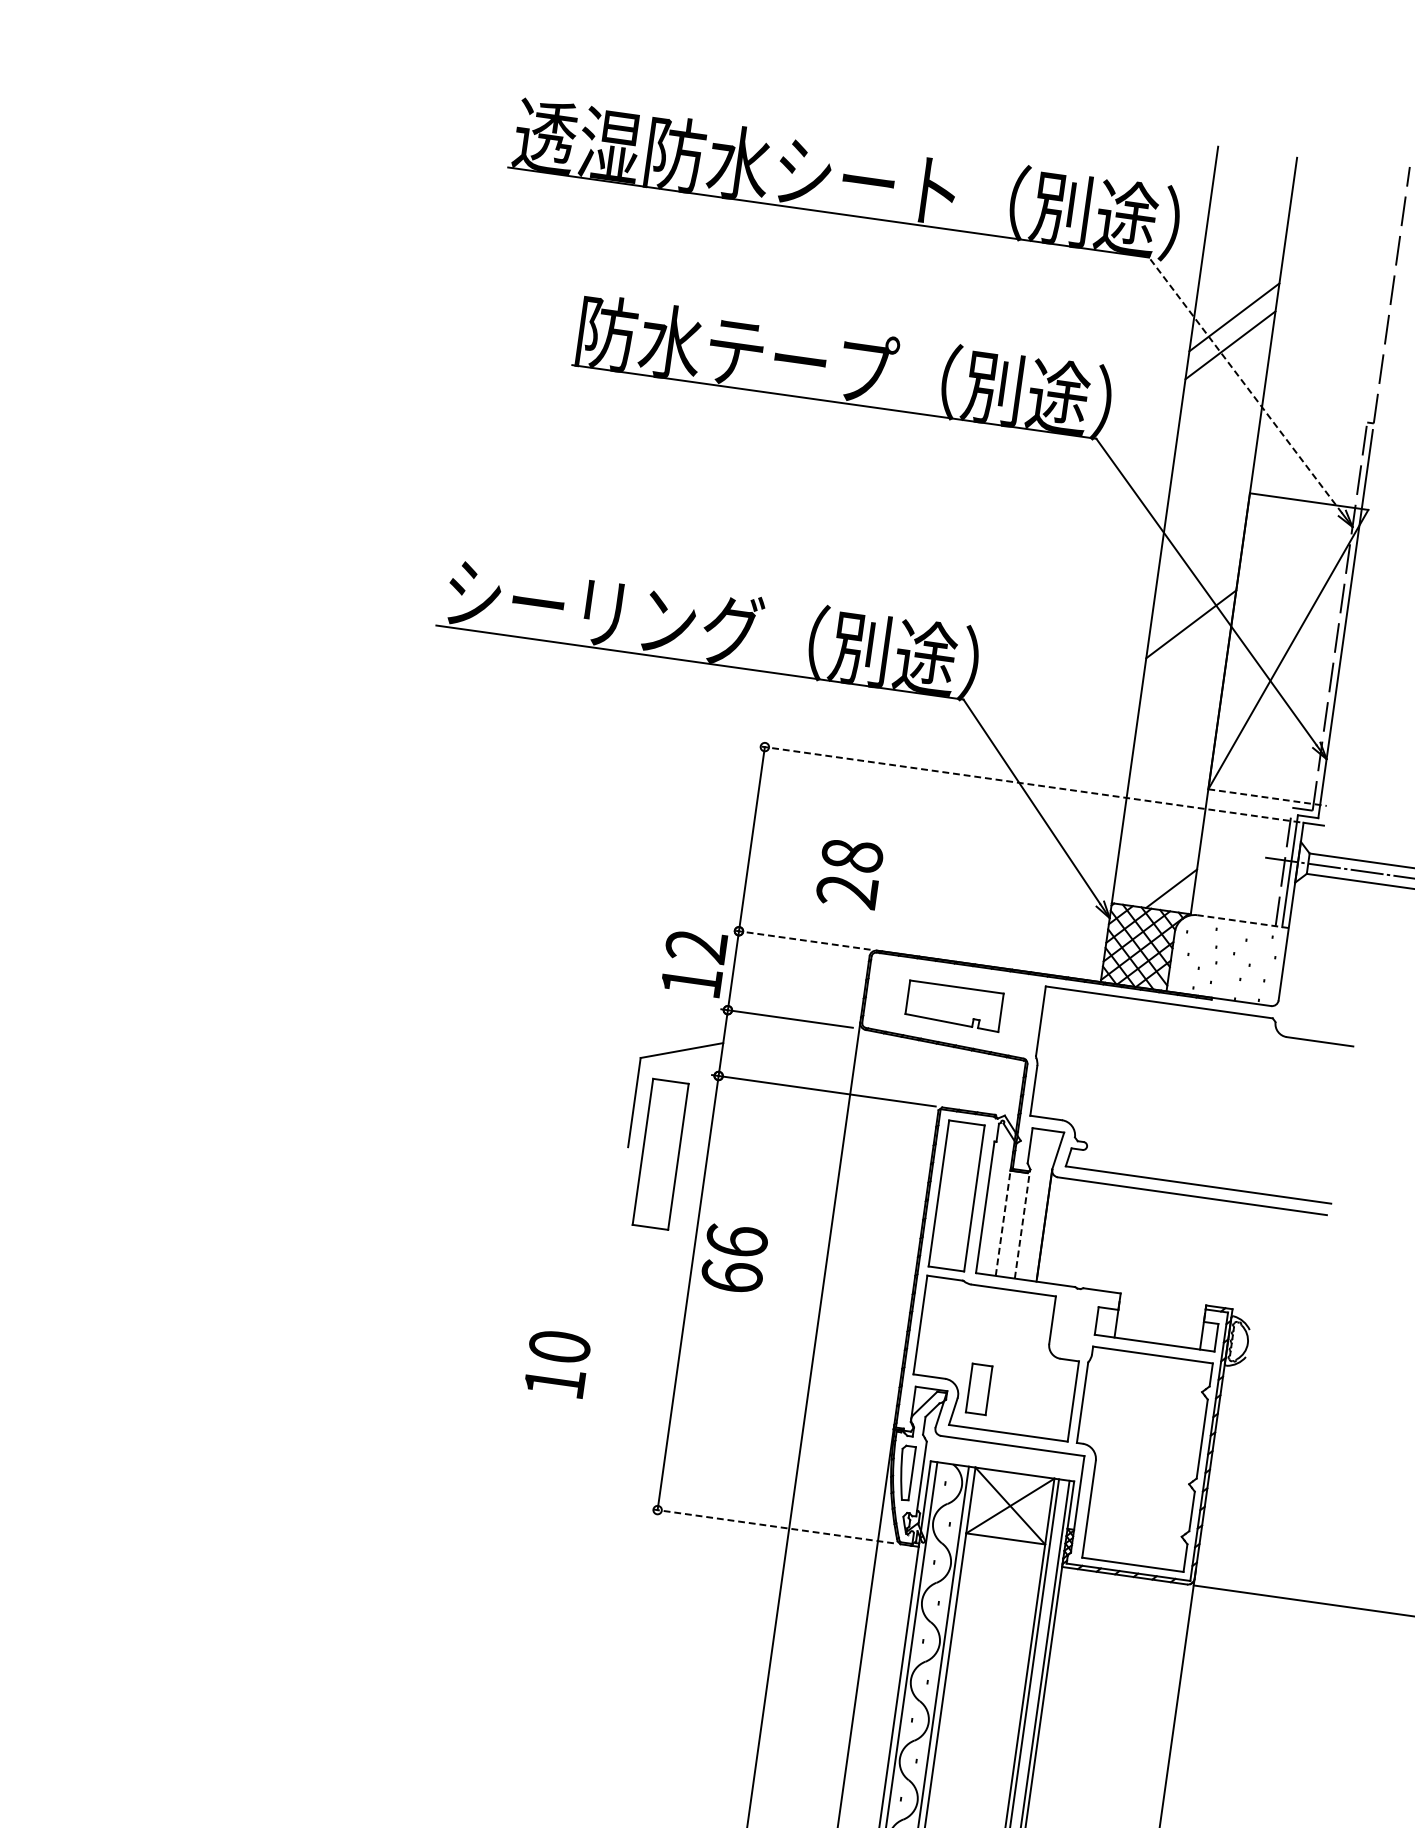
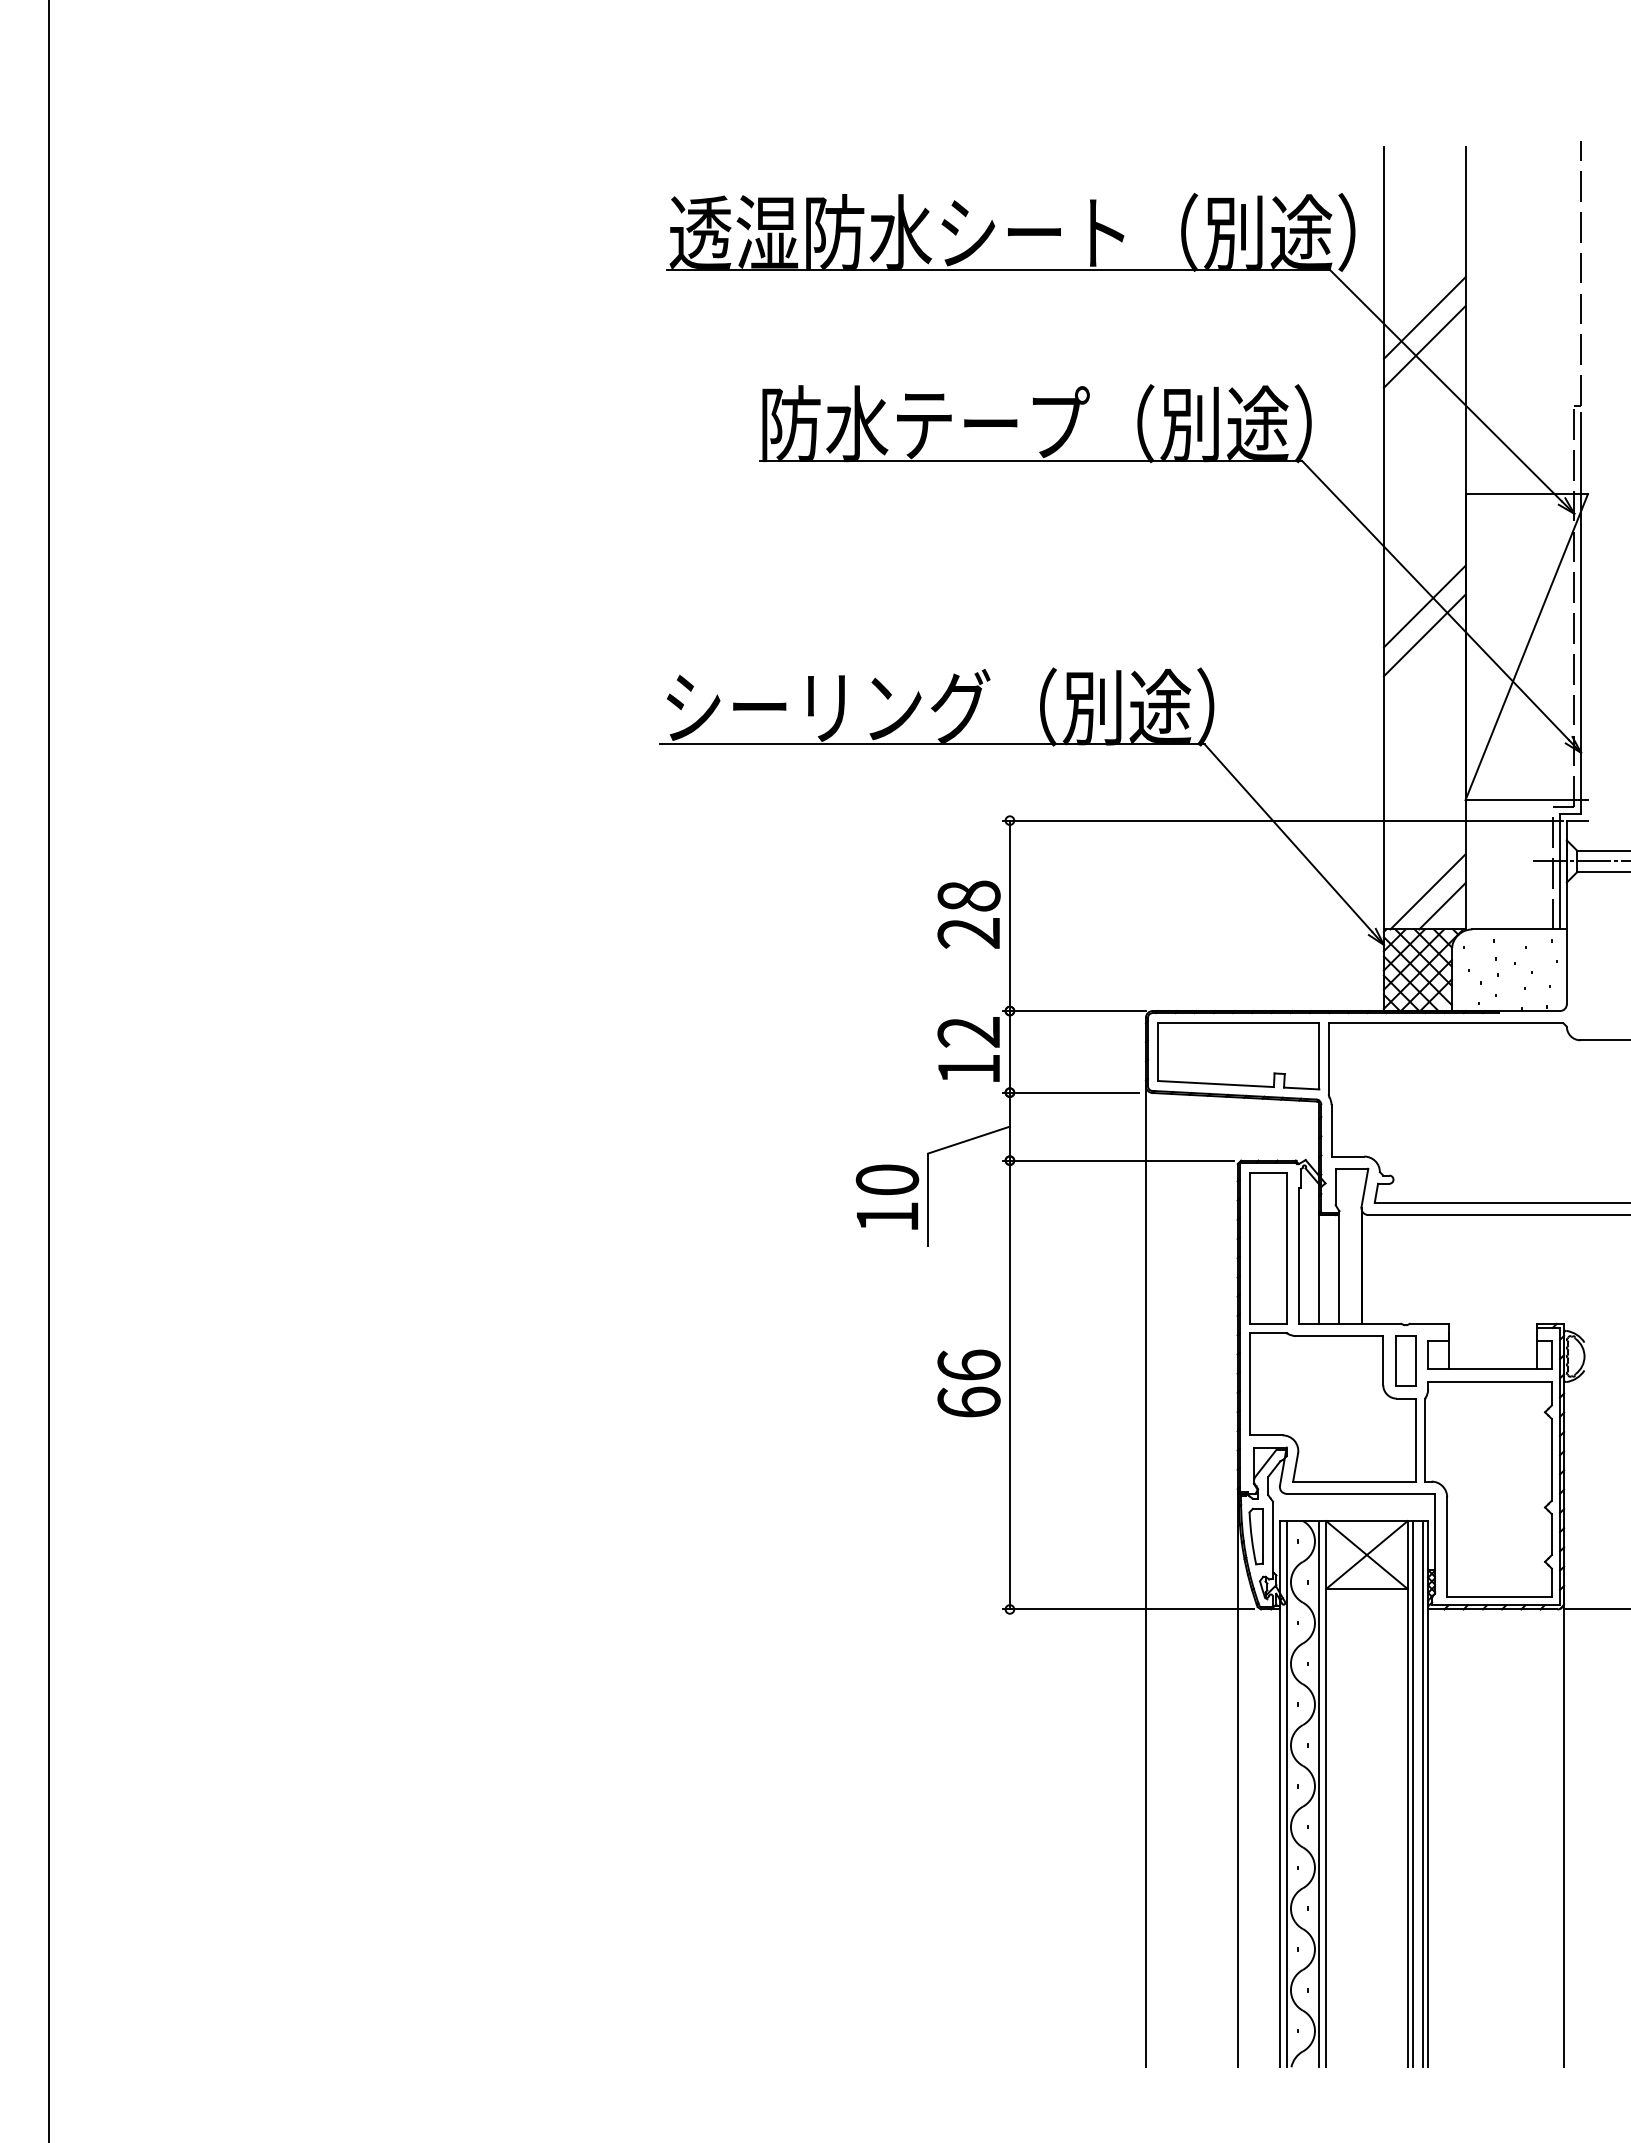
line: (1245, 385) -> (1445, 385), dashed -> solid
line: (1195, 596) -> (1424, 606), added
line: (1028, 784) -> (1282, 820), dashed -> solid
line: (1268, 797) -> (1527, 800), dashed -> solid
line: (1159, 872) -> (1427, 891), added
text: (849, 873) -> (968, 914), moved
line: (1242, 921) -> (1519, 929), dashed -> solid
line: (801, 940) -> (1074, 1011), dashed -> solid
part: (953, 1006) -> (1238, 1056), size x1.67
part: (660, 1154) -> (962, 1248), removed
line: (1003, 1221) -> (1319, 1267), dashed -> solid
line: (1022, 1224) -> (1339, 1267), dashed -> solid
text: (734, 1258) -> (968, 1383), moved
text: (557, 1362) -> (887, 1196), moved
part: (979, 1388) -> (1405, 1360), moved
line: (772, 1526) -> (1128, 1609), dashed -> solid

